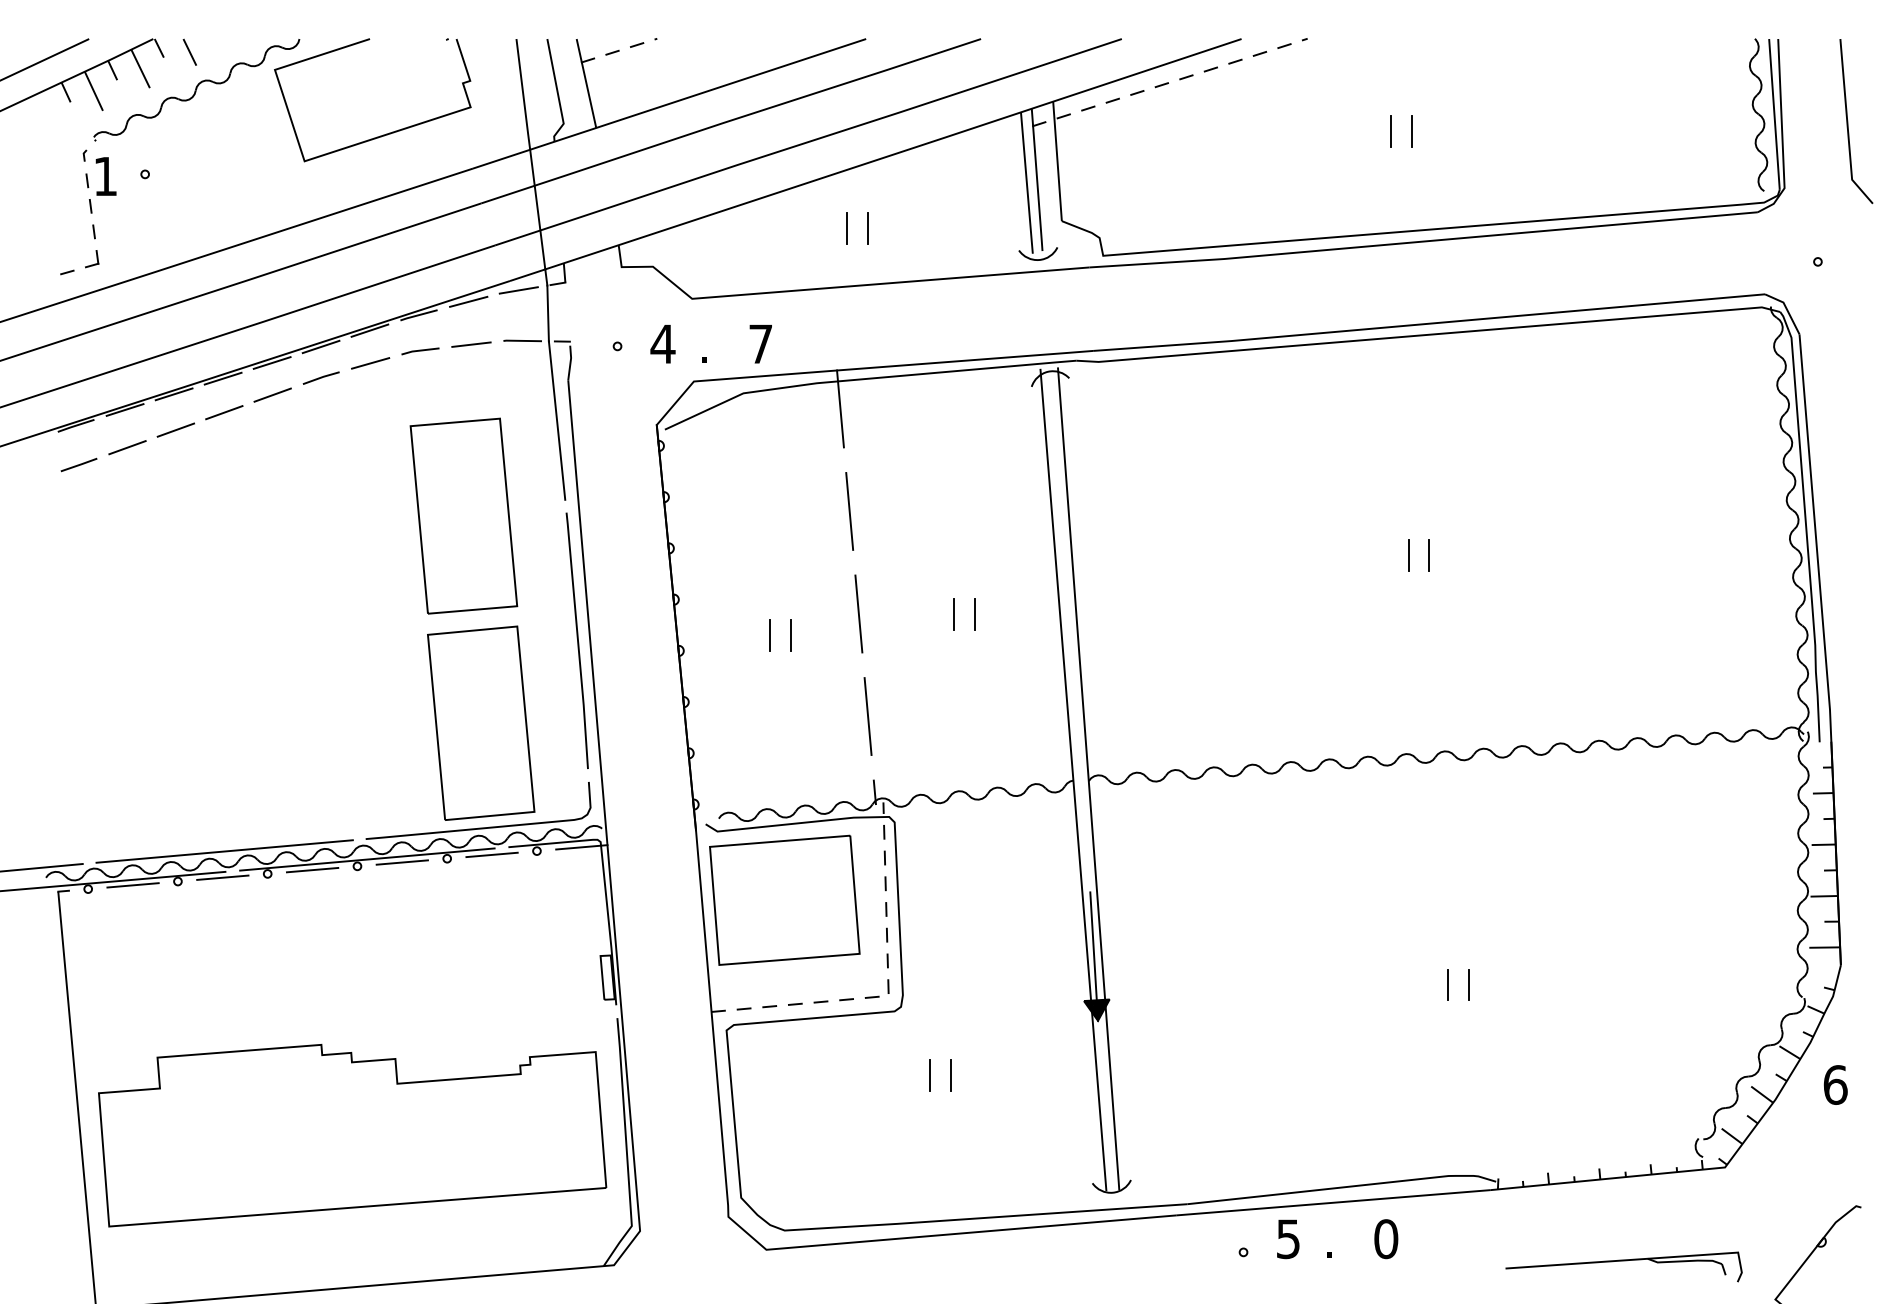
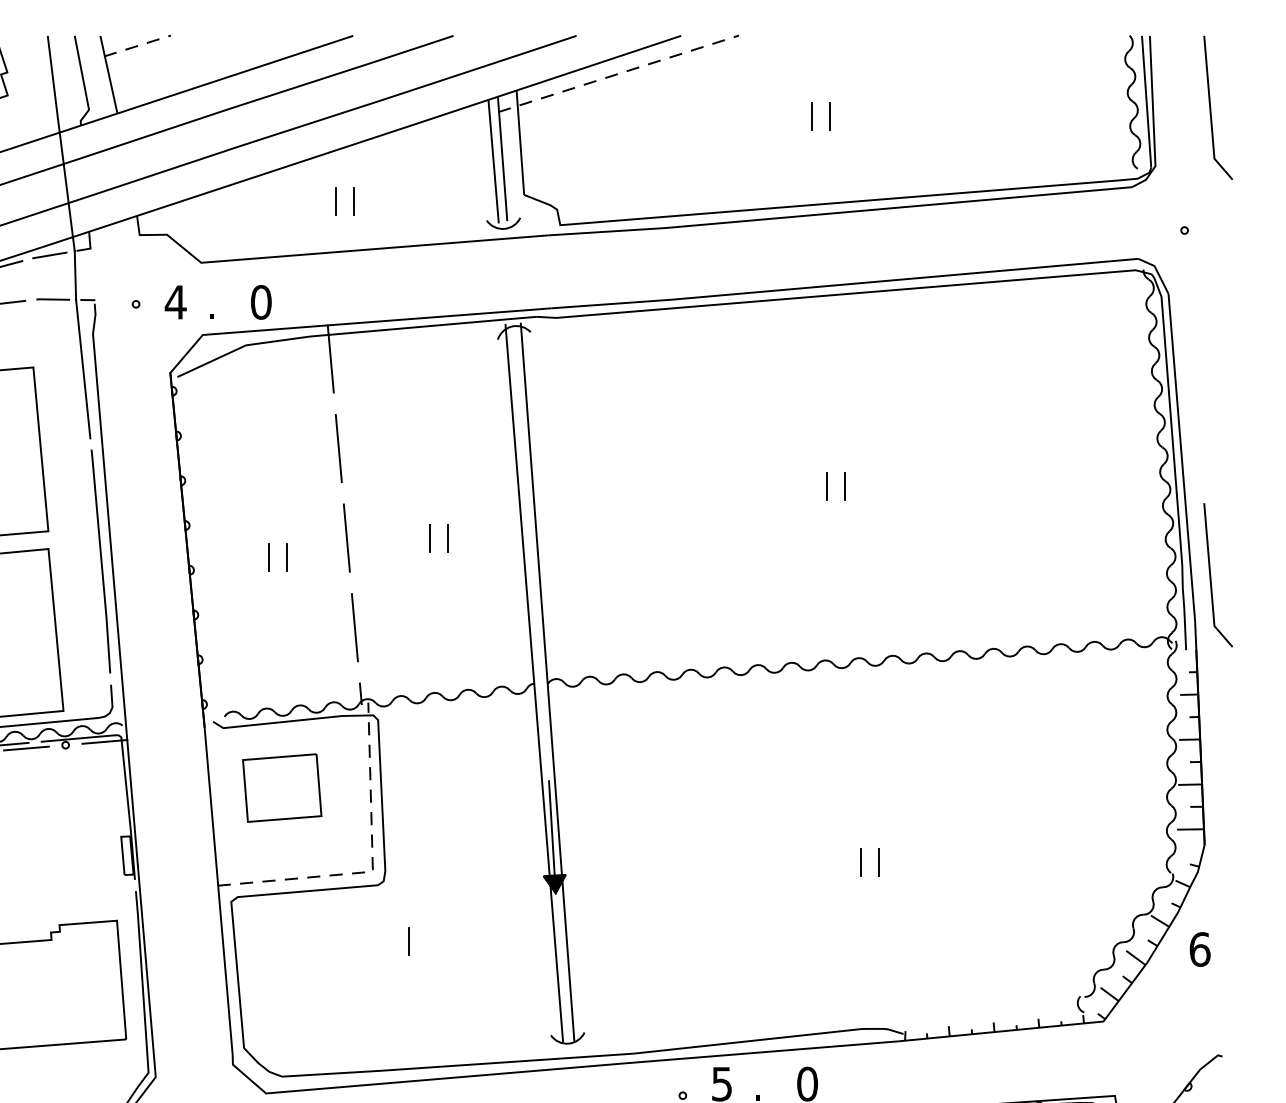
text: (760, 344) -> (260, 302), 7 -> 0
line: (1848, 656) -> (1211, 575), added
part: (784, 899) -> (281, 787), size x0.6
line: (950, 1074) -> (426, 940), removed

